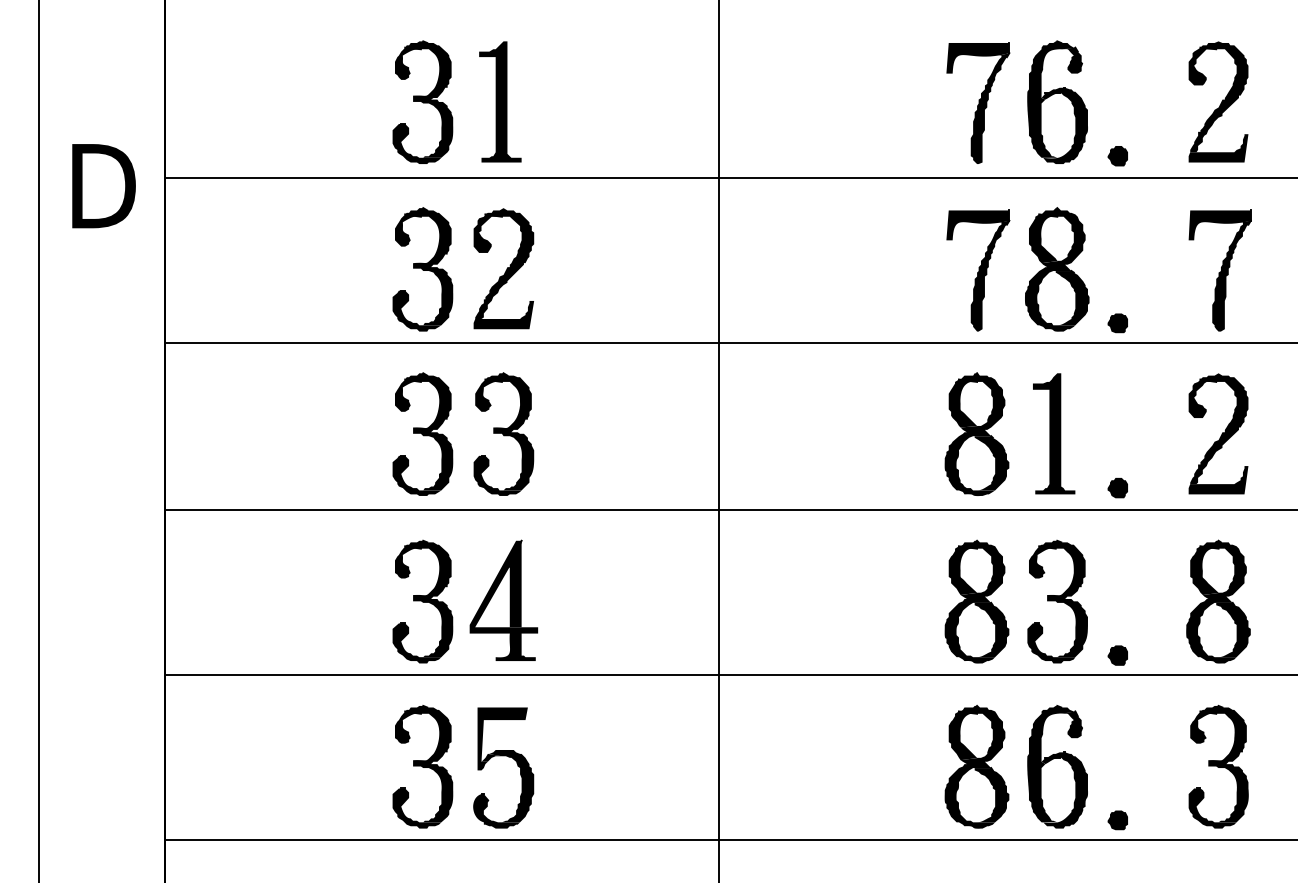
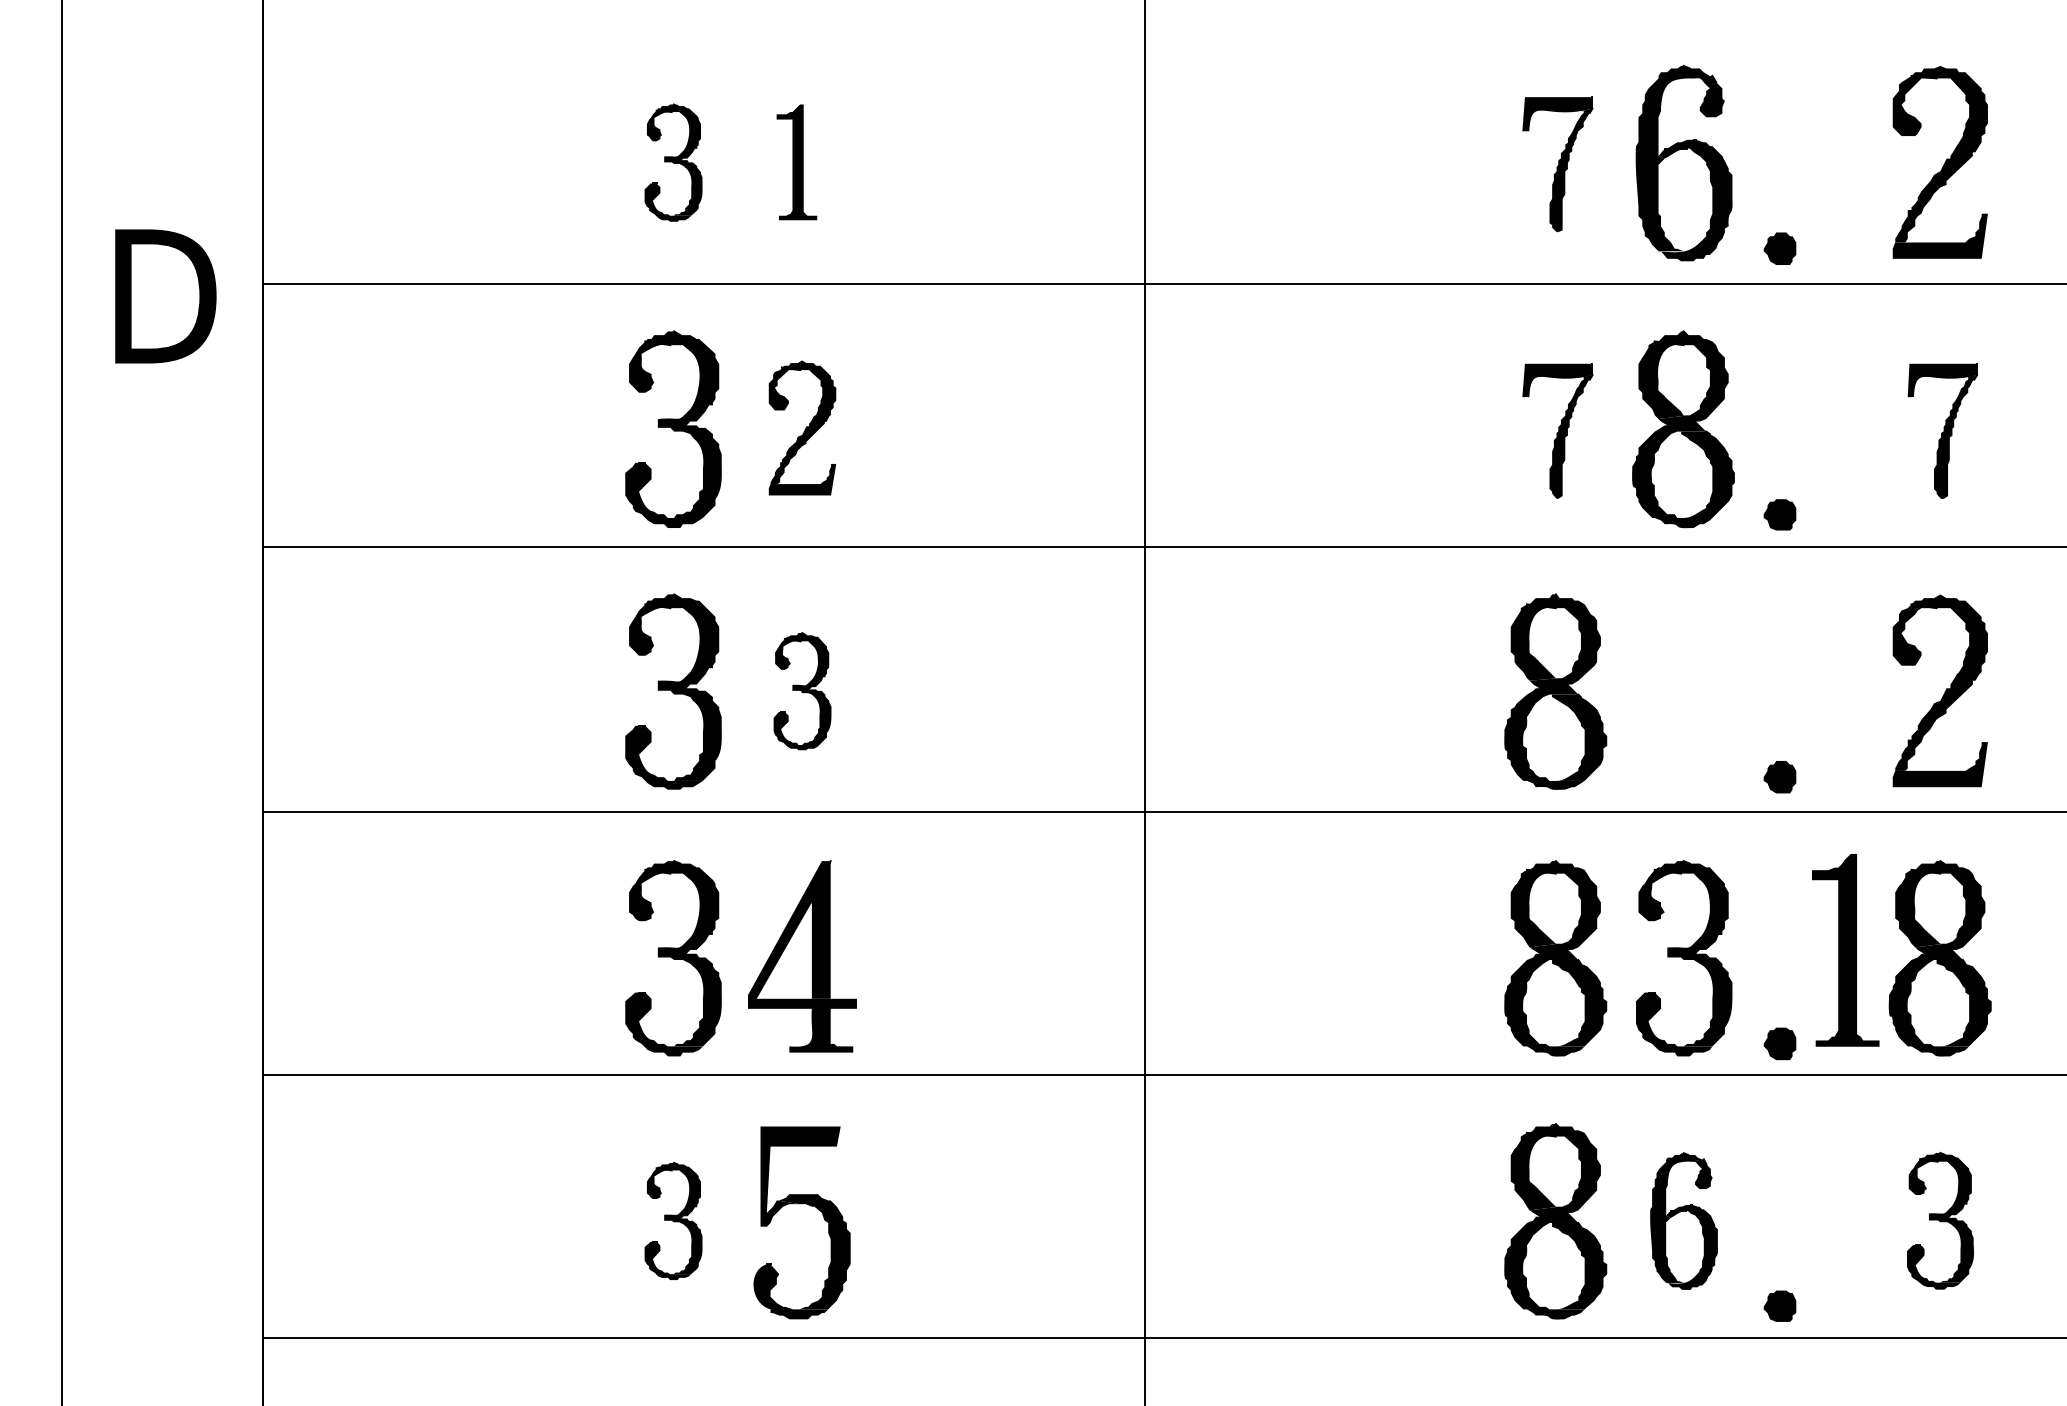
part: (422, 101) -> (672, 161), size x0.6
part: (500, 101) -> (797, 161), size x0.6
part: (978, 102) -> (1558, 163), size x0.7
part: (503, 268) -> (801, 427), size x0.7
part: (978, 270) -> (1558, 430), size x0.7
part: (1219, 270) -> (1941, 430), size x0.7
part: (503, 433) -> (801, 690), size x0.6
part: (1054, 433) -> (1846, 949), moved
part: (422, 766) -> (672, 1220), size x0.6
part: (1057, 766) -> (1683, 1220), size x0.7
part: (1218, 766) -> (1940, 1220), size x0.7

